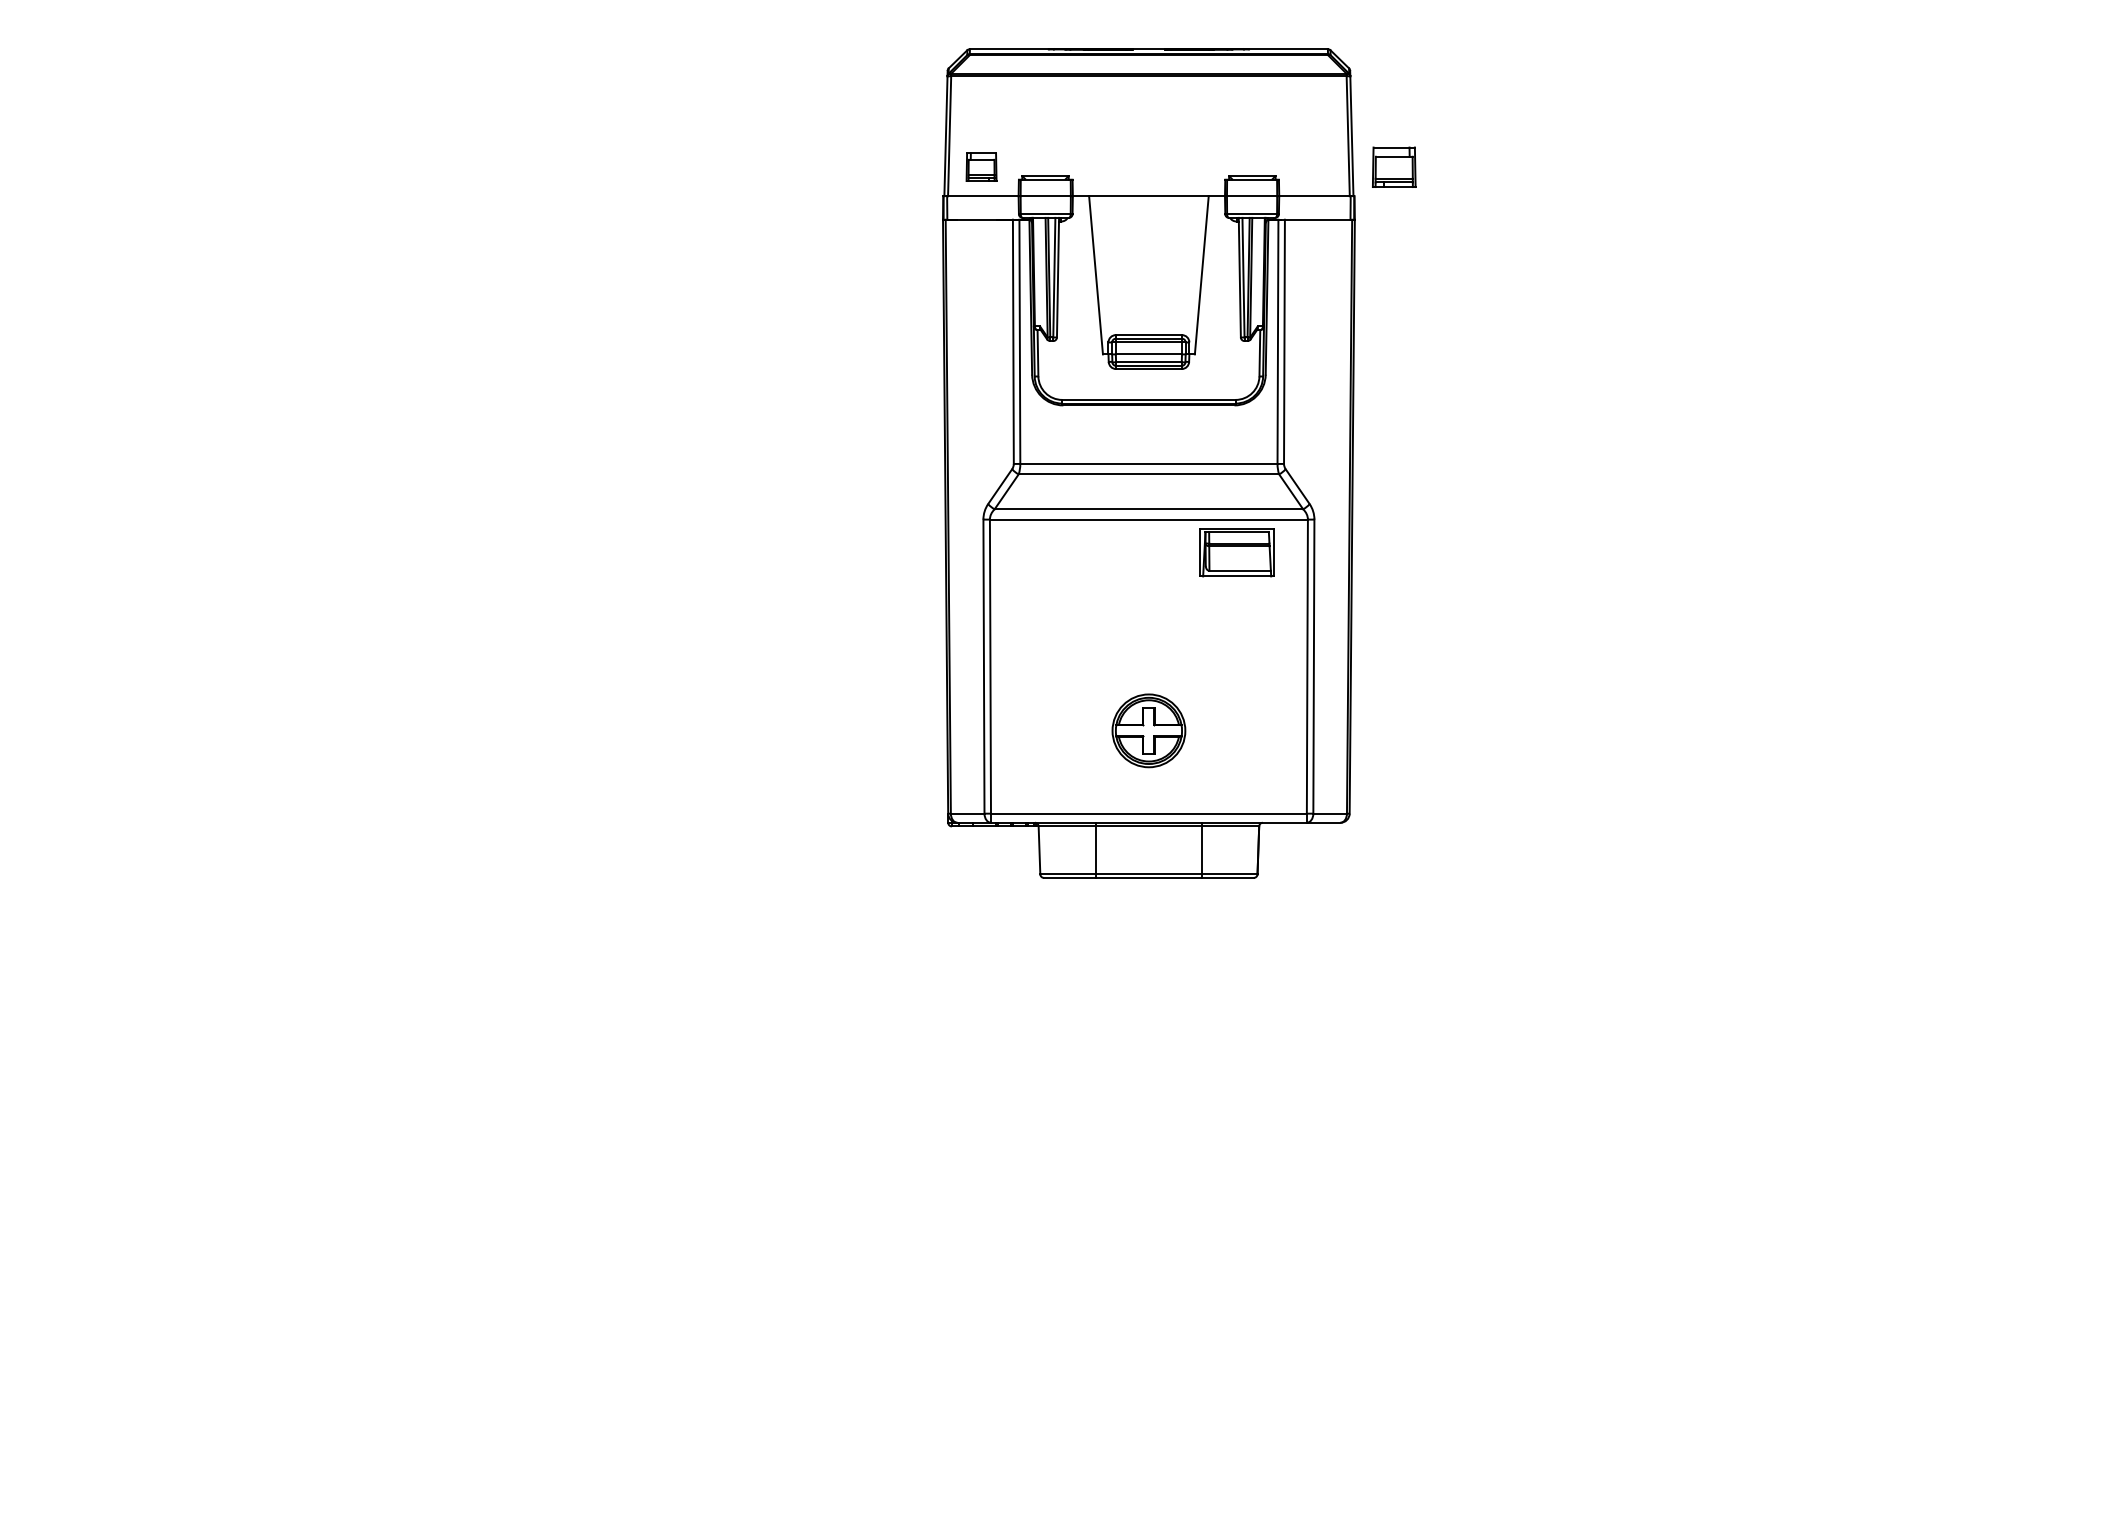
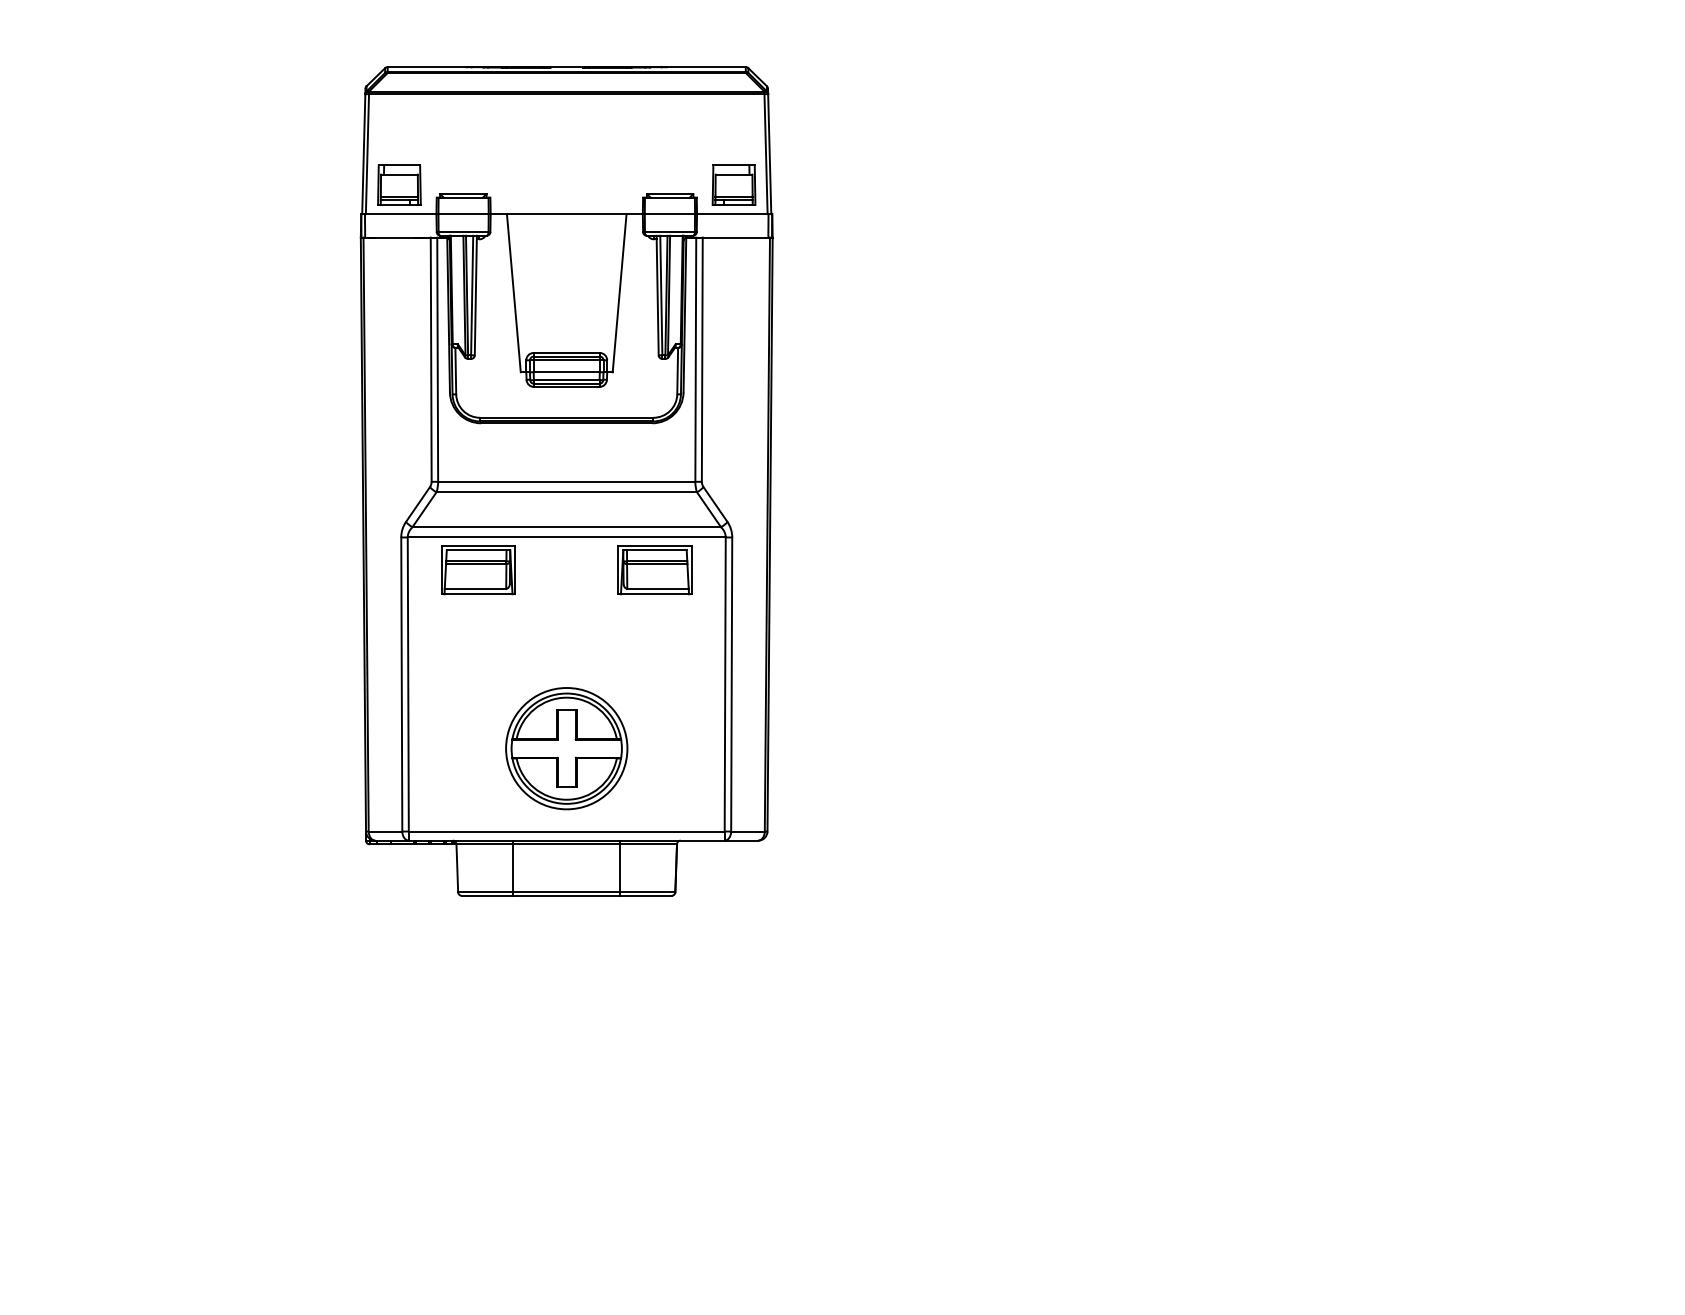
part: (981, 166) -> (399, 184), size x1.43
part: (1394, 166) -> (734, 184), moved
part: (1060, 552) -> (478, 570), added
part: (1148, 730) -> (566, 748), size x1.67

